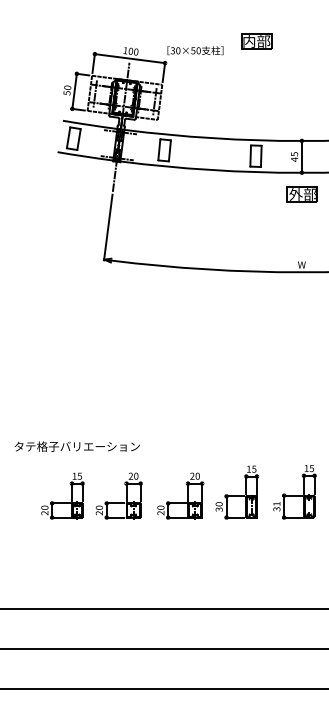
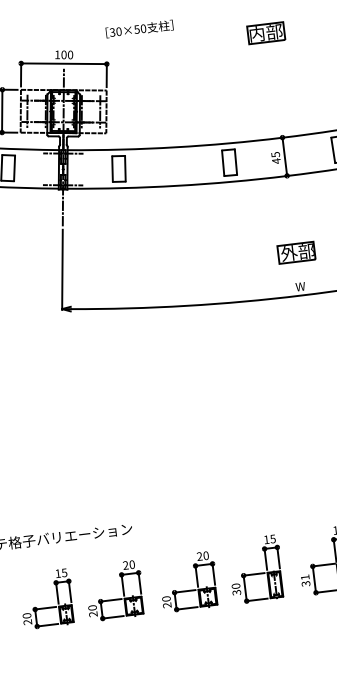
part: (256, 41) -> (265, 33), moved
text: (195, 50) -> (139, 28), moved
part: (301, 194) -> (295, 252), moved

